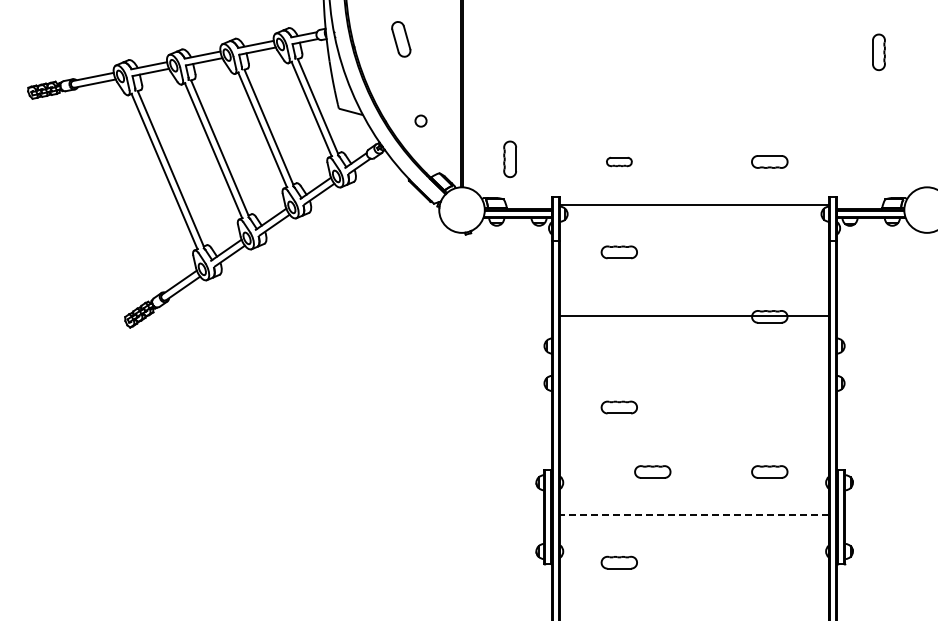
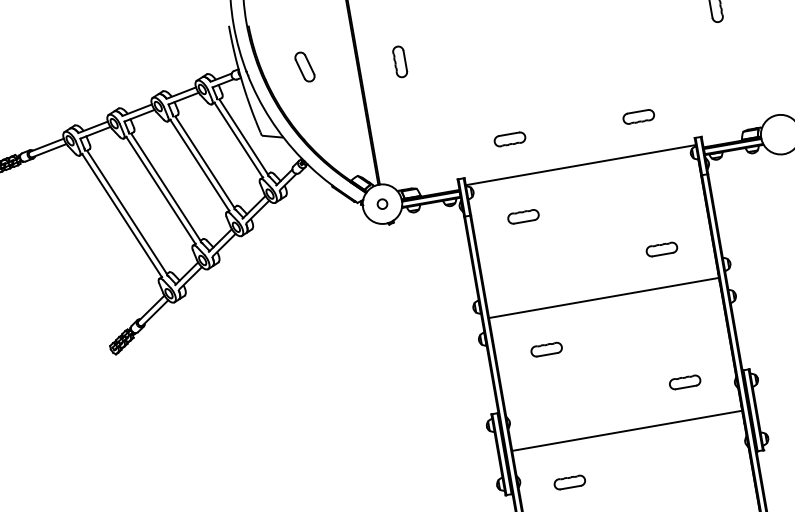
circle: (420, 120) -> (381, 203), moved
part: (509, 159) -> (399, 62), moved
part: (619, 161) -> (510, 139), size x1.43
line: (694, 316) -> (604, 298), moved
part: (652, 471) -> (584, 399), removed
line: (694, 515) -> (627, 430), dashed -> solid

